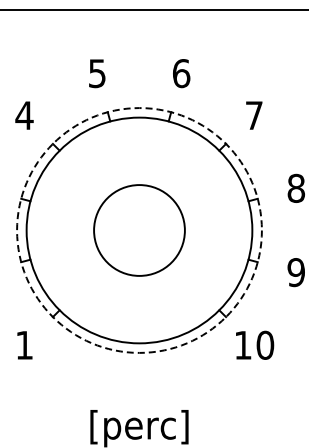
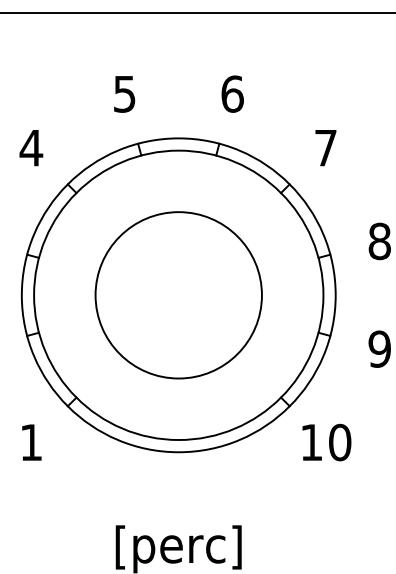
circle: (139, 230) -> (178, 295), dashed -> solid
circle: (139, 230) -> (178, 295), size x1.43

